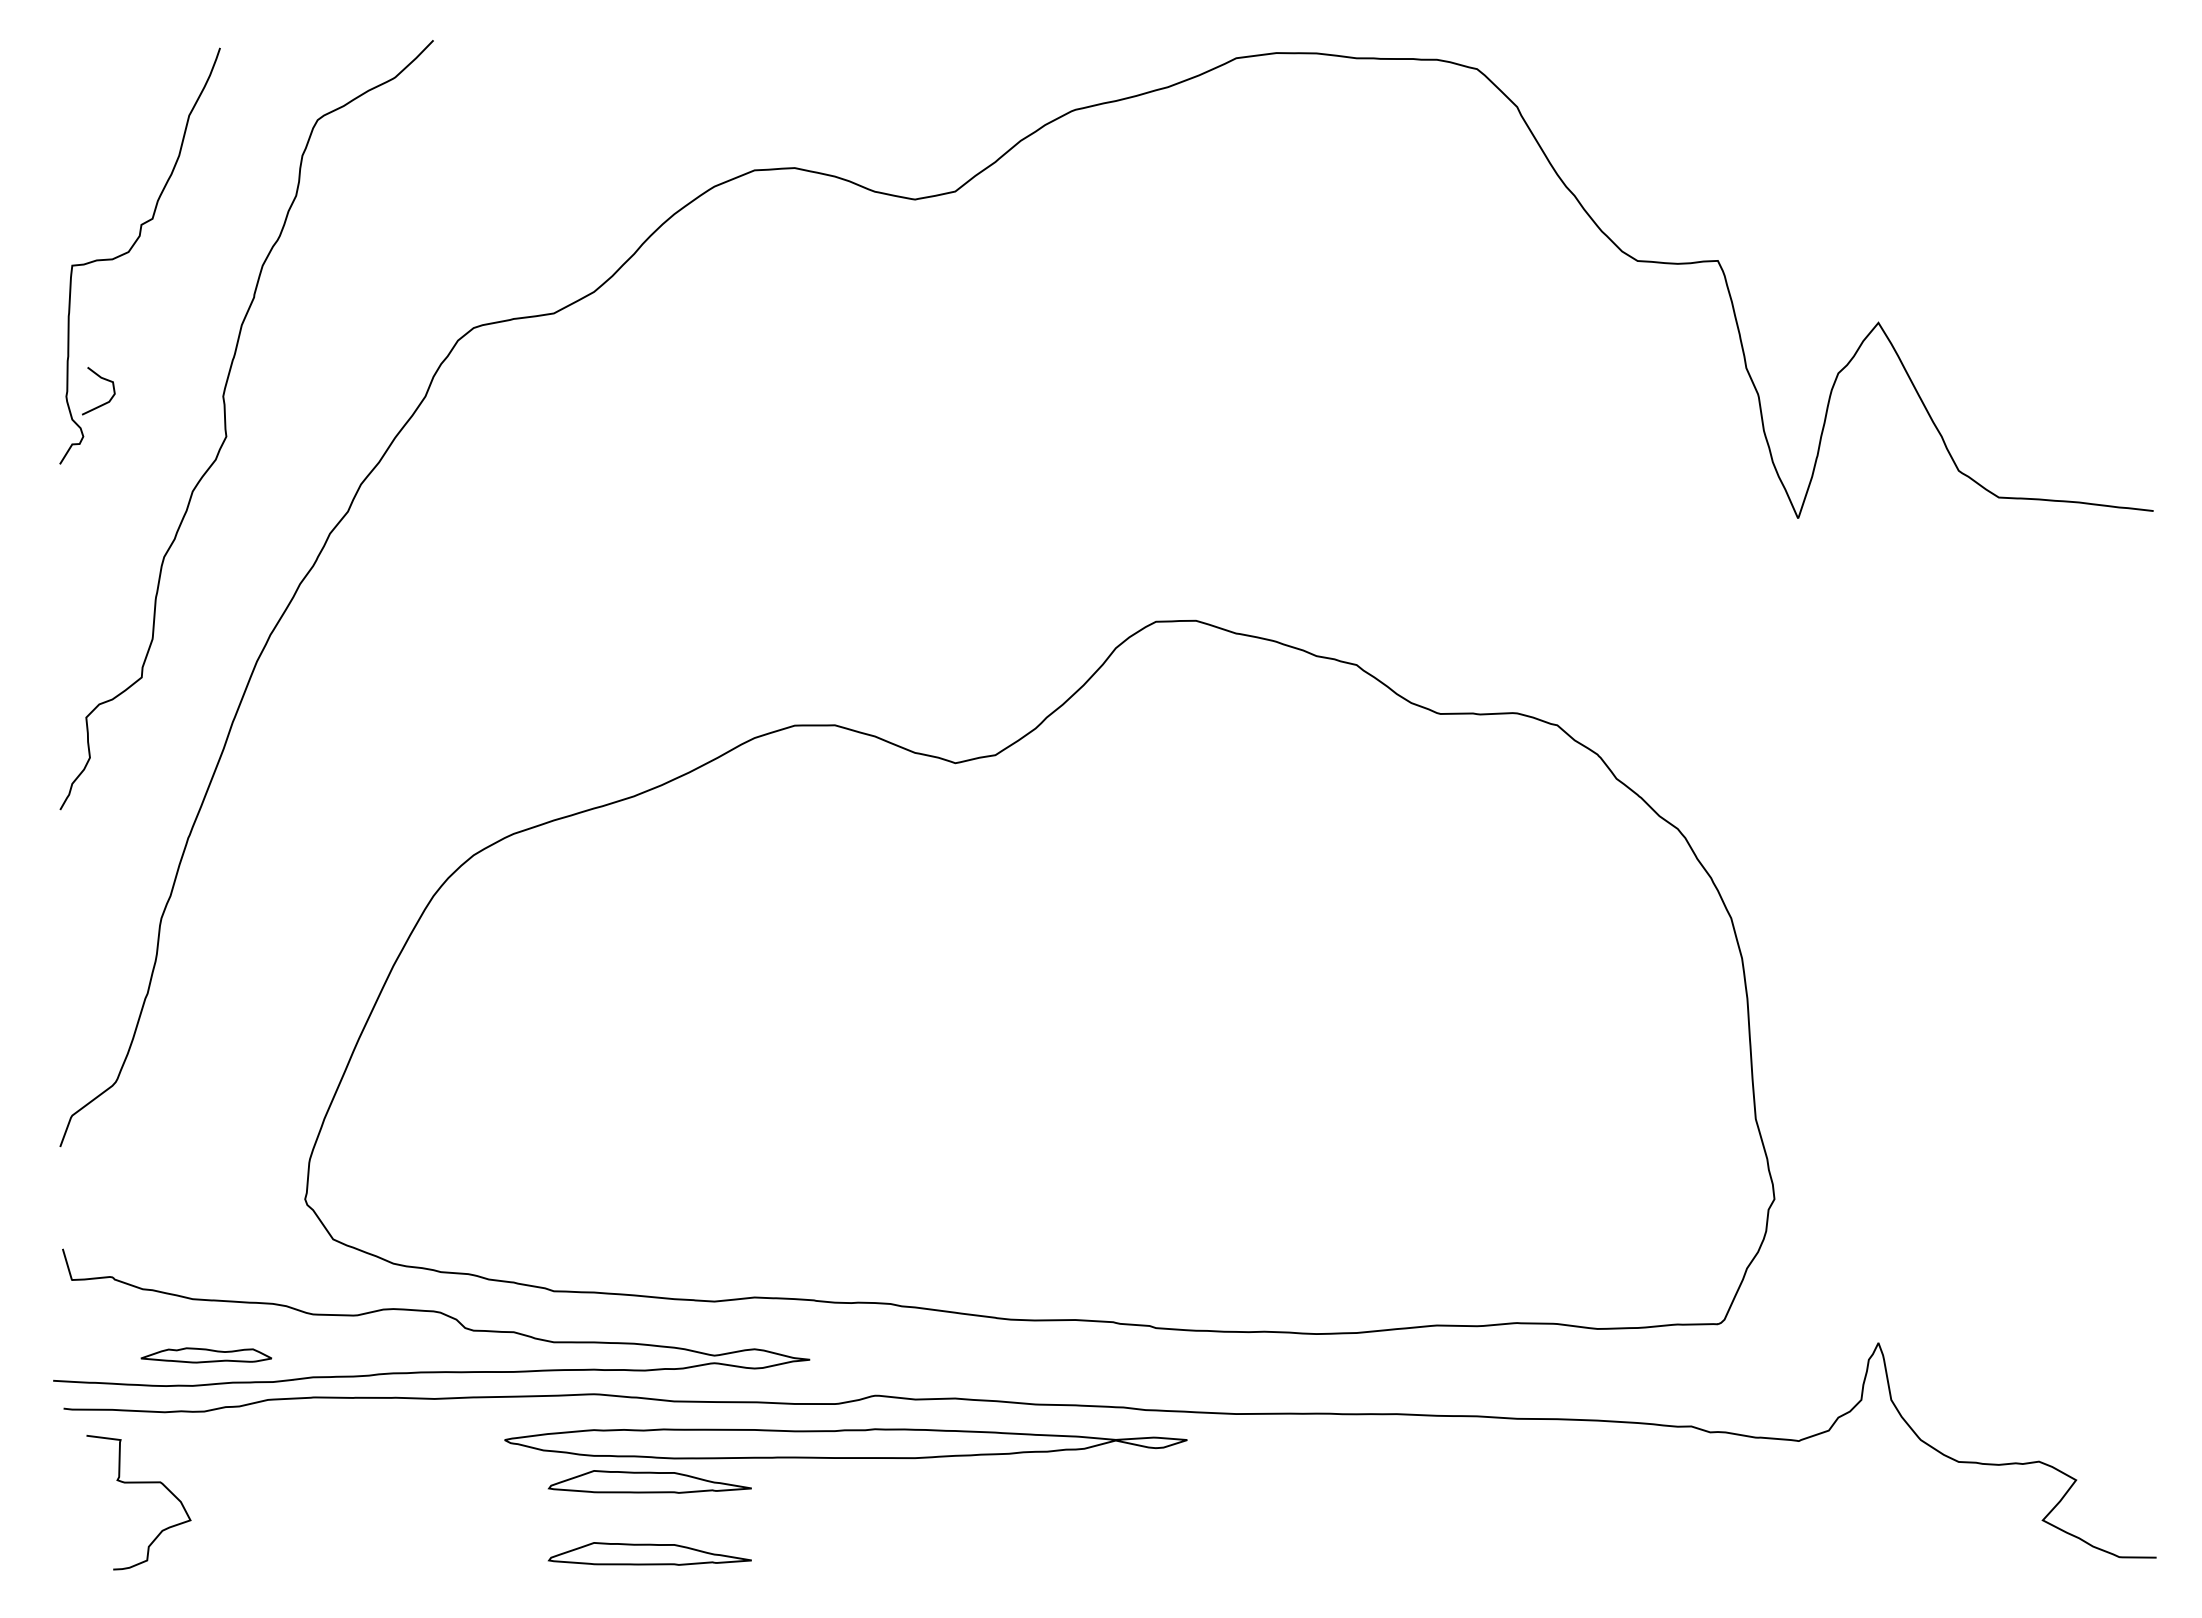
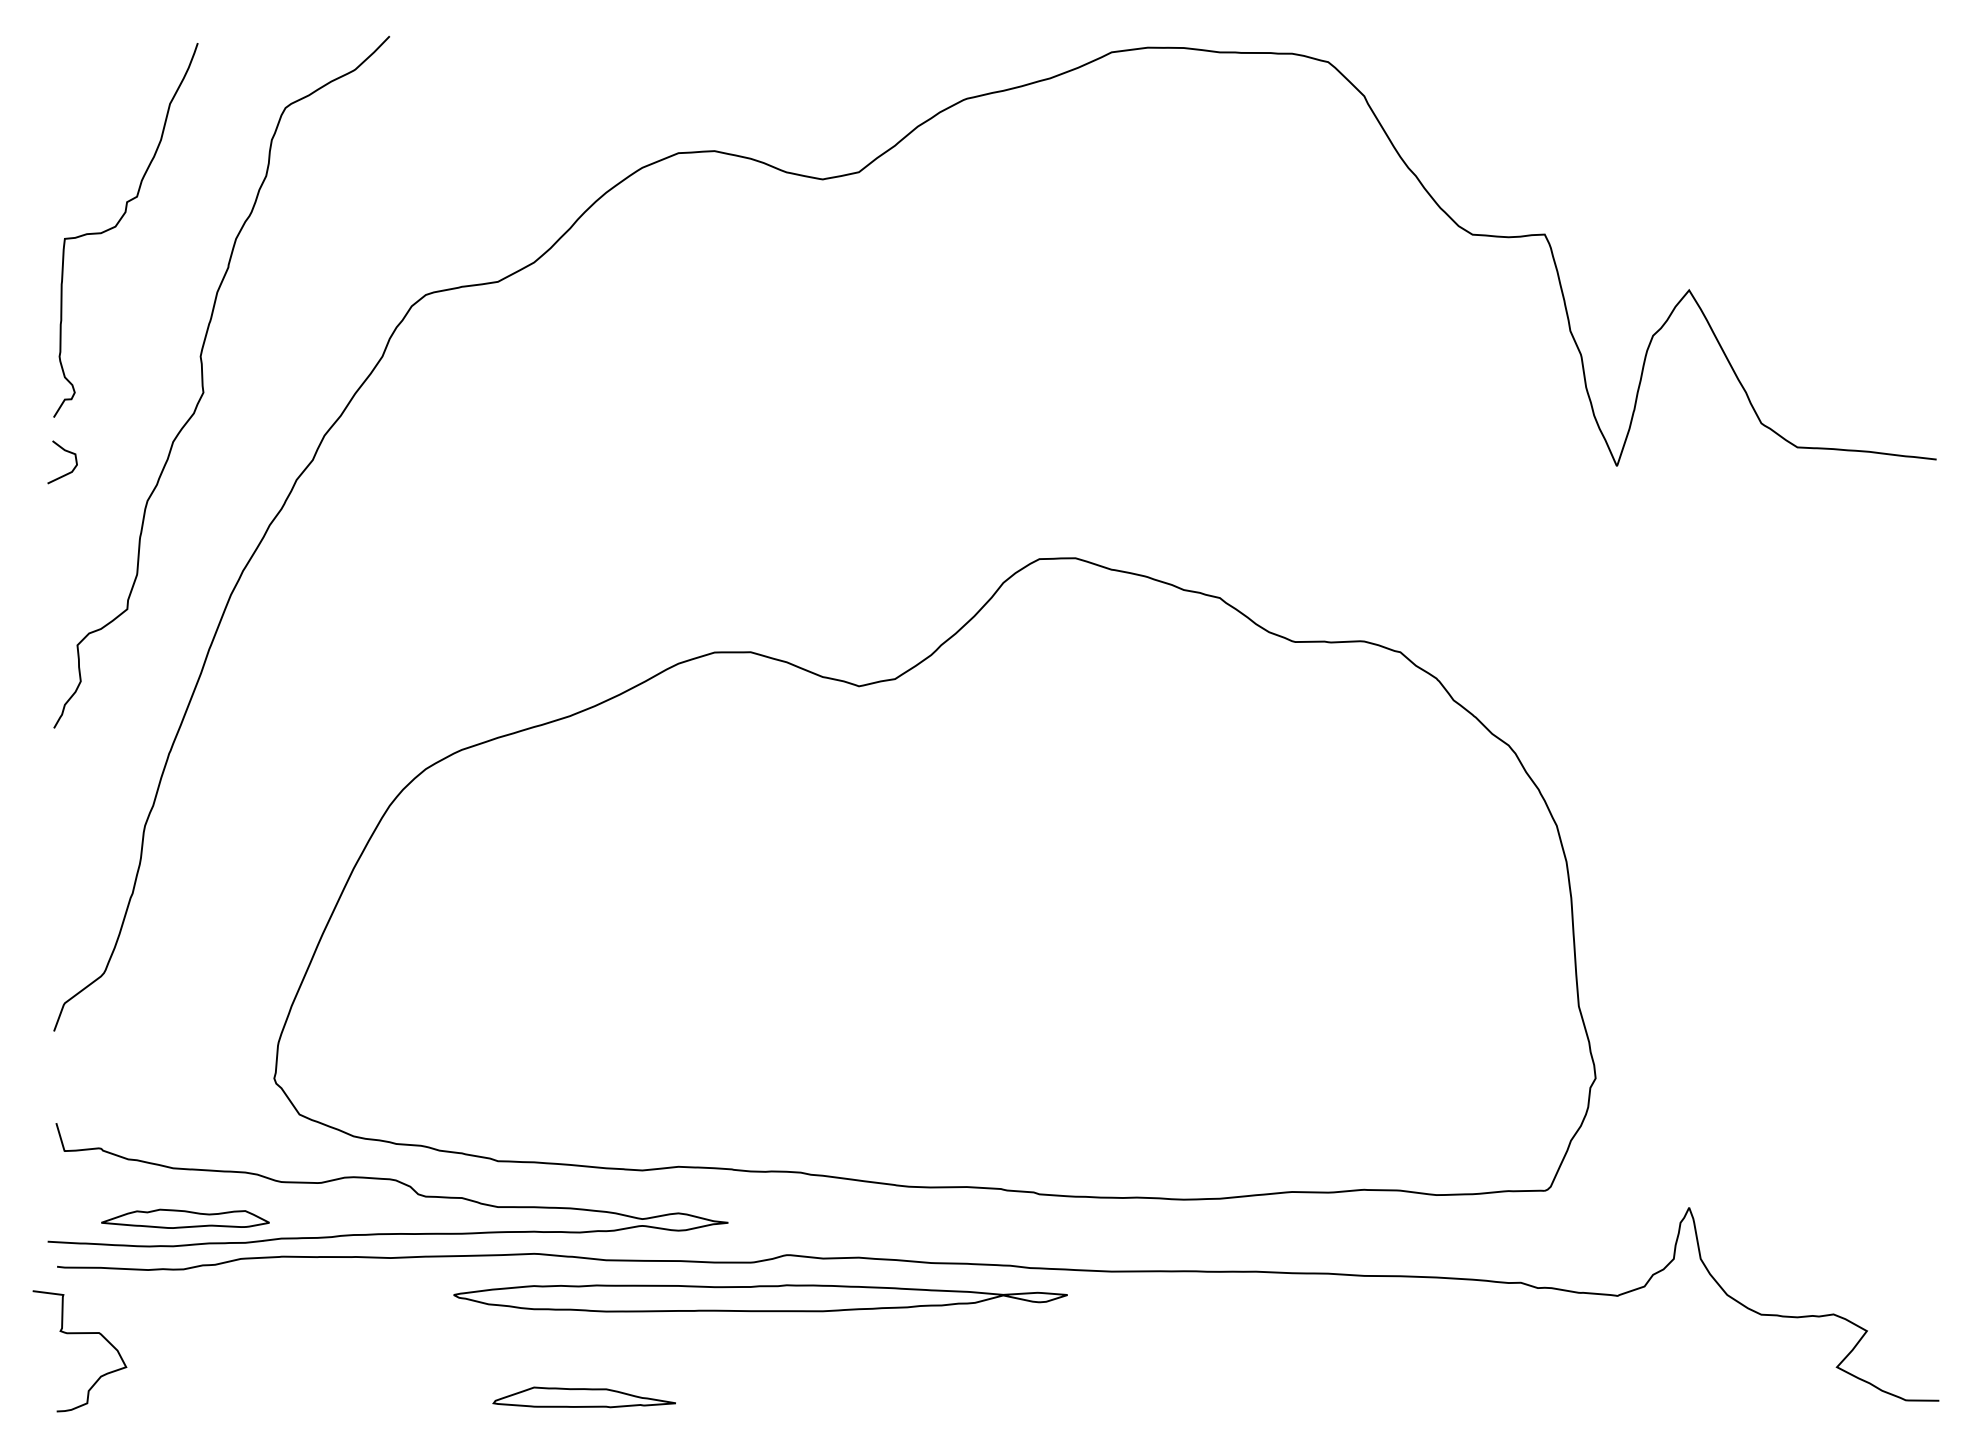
curve: (102, 379) -> (65, 451), moved
part: (206, 1355) -> (185, 1218), size x1.43
part: (649, 1481) -> (583, 1332), removed
curve: (138, 1483) -> (79, 1334), moved

